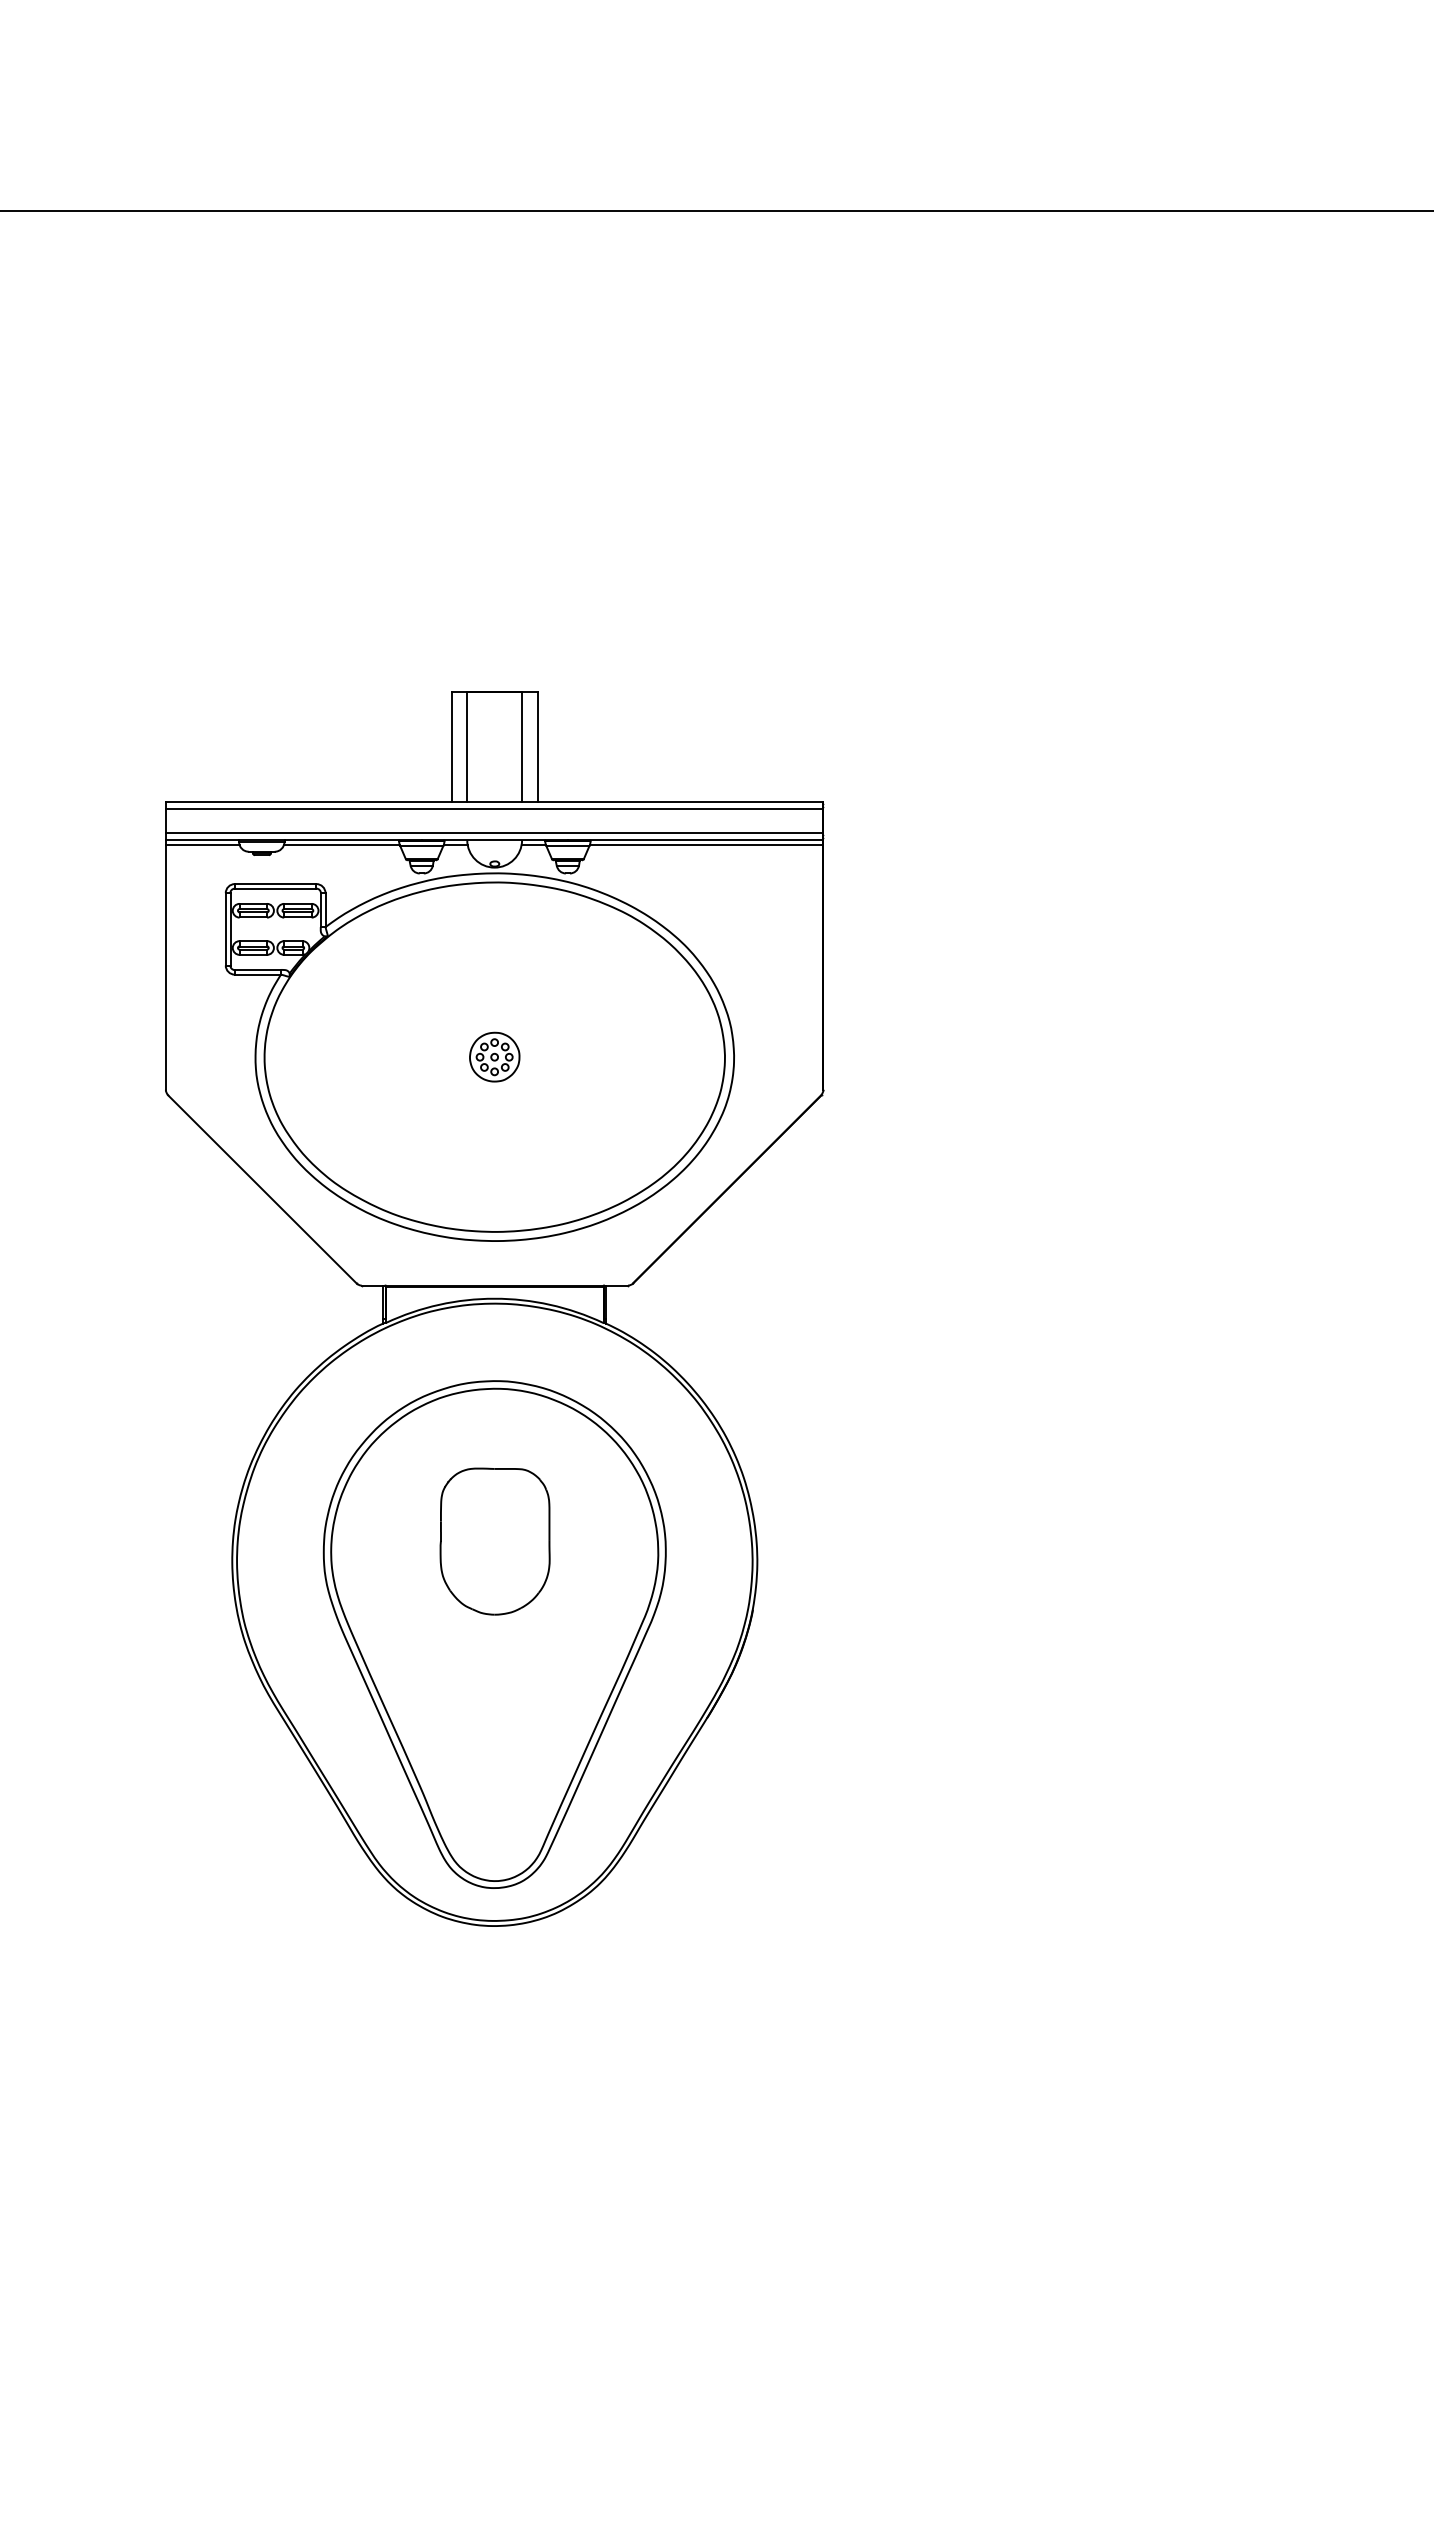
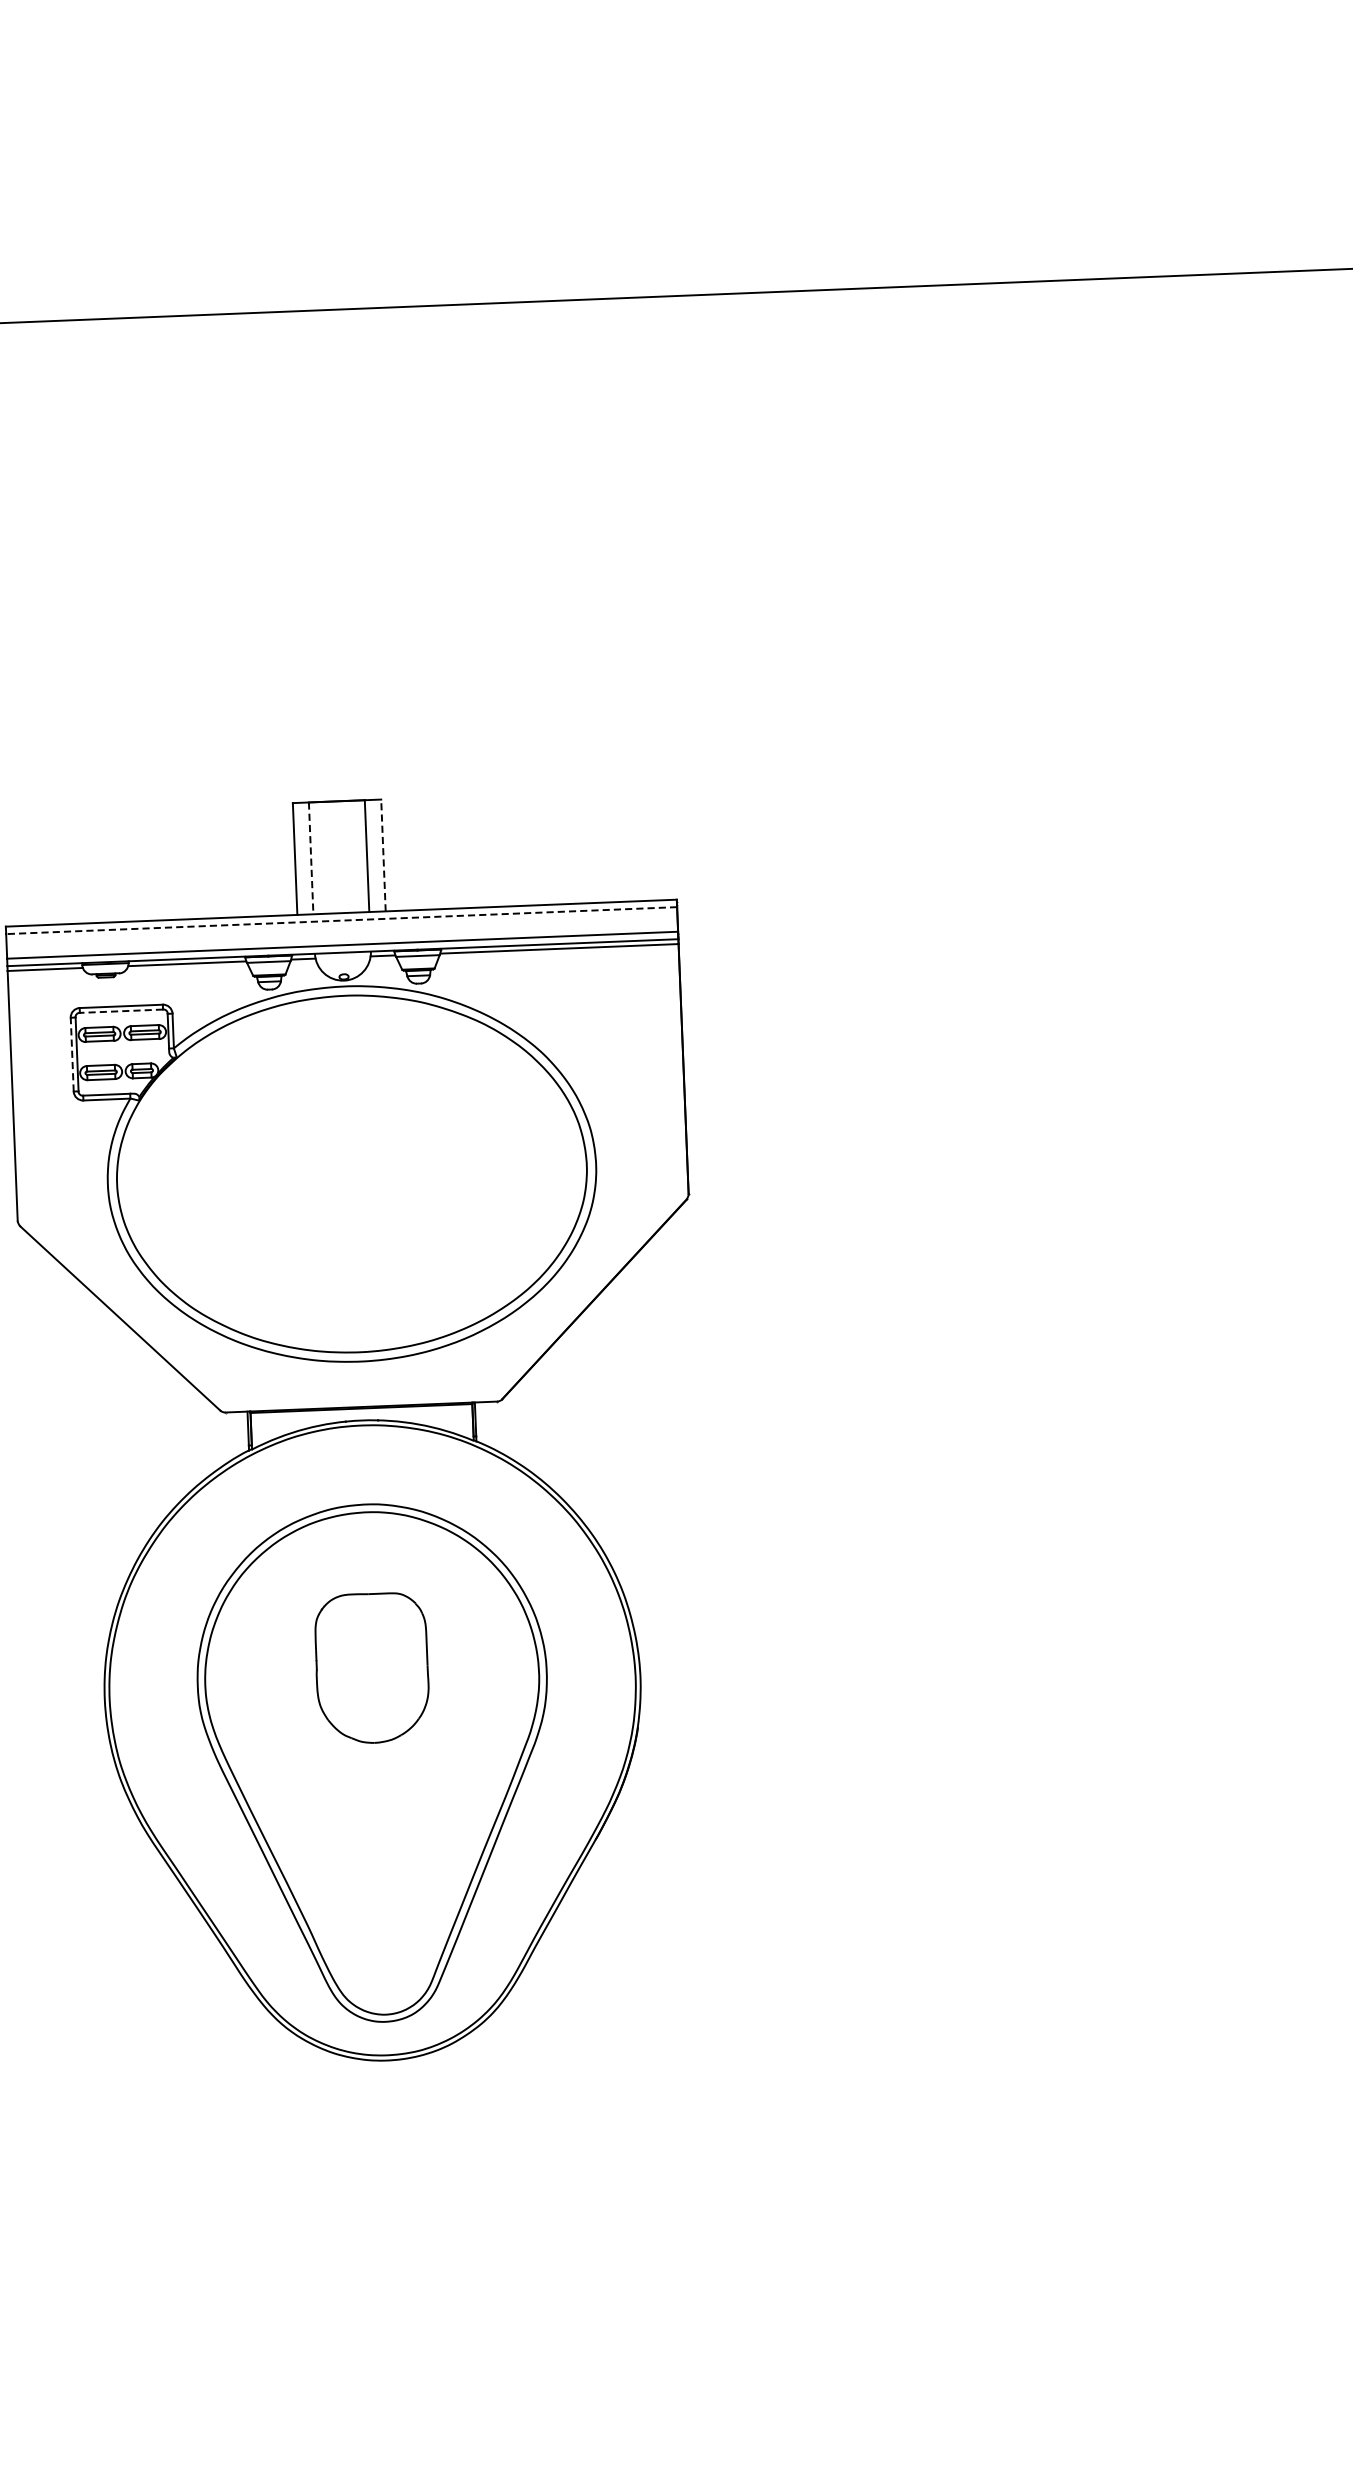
line: (467, 746) -> (311, 858), solid -> dashed
line: (538, 746) -> (383, 855), solid -> dashed
line: (494, 808) -> (341, 920), solid -> dashed
line: (275, 888) -> (121, 1010), solid -> dashed
line: (225, 928) -> (71, 1053), solid -> dashed
part: (494, 1056) -> (351, 1173), removed

